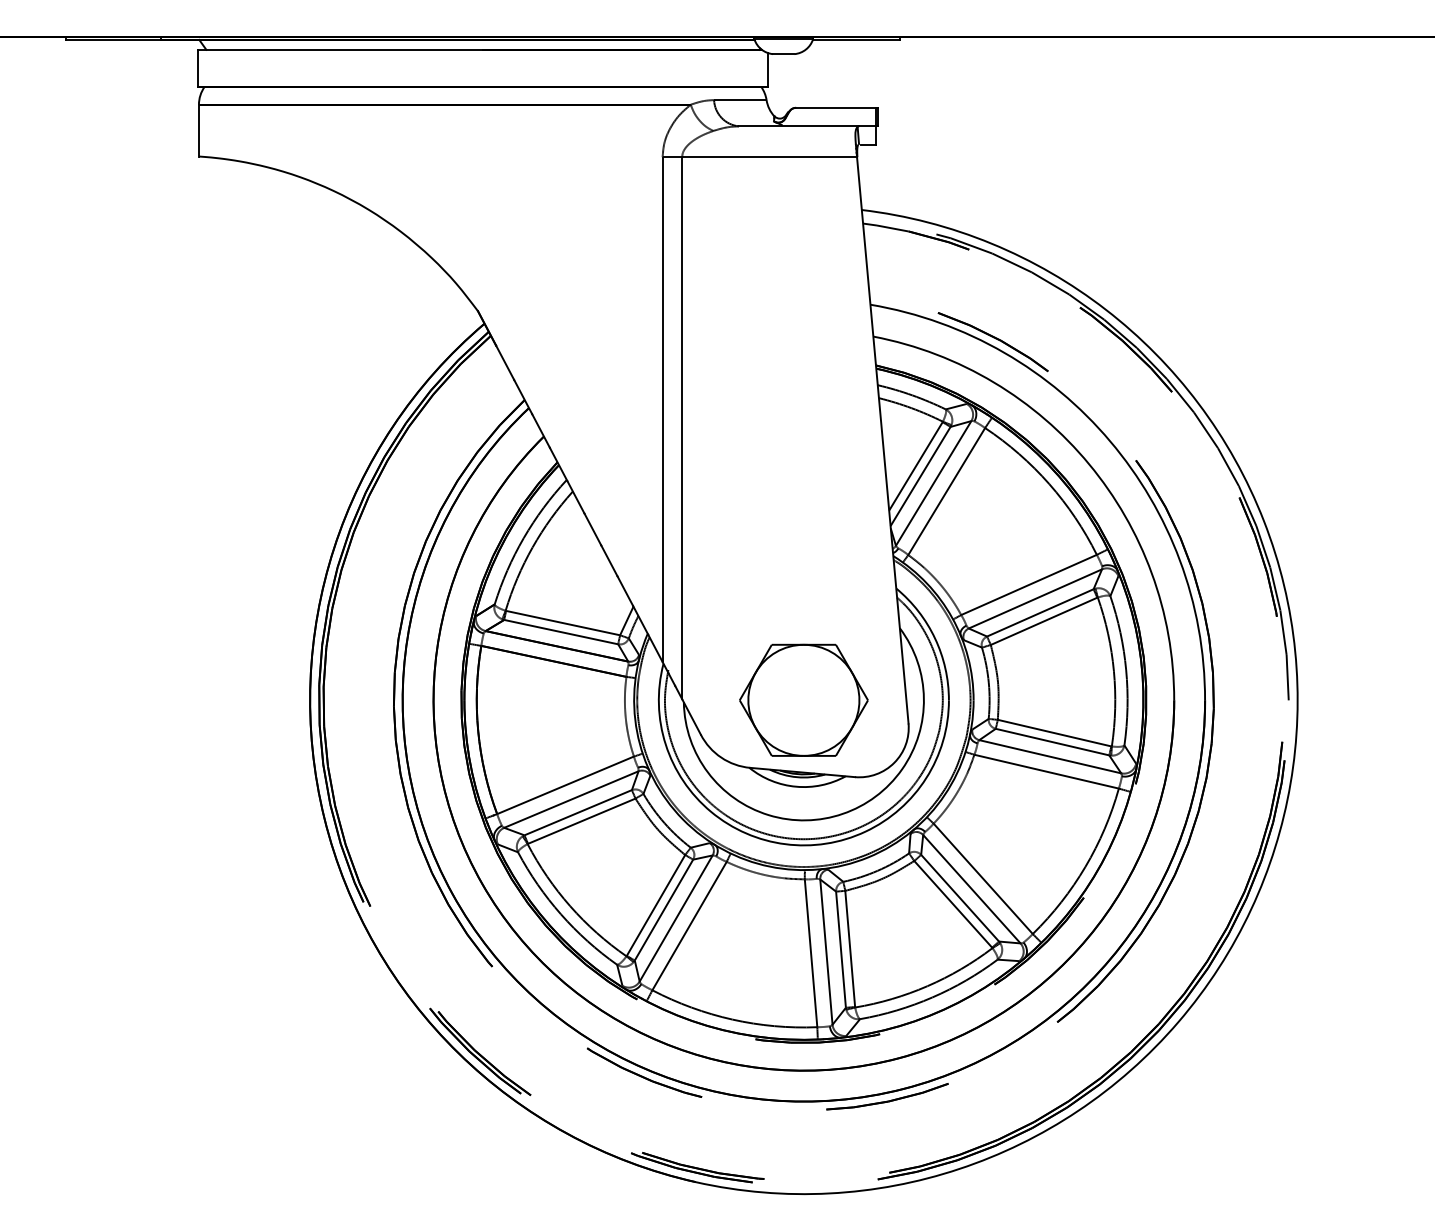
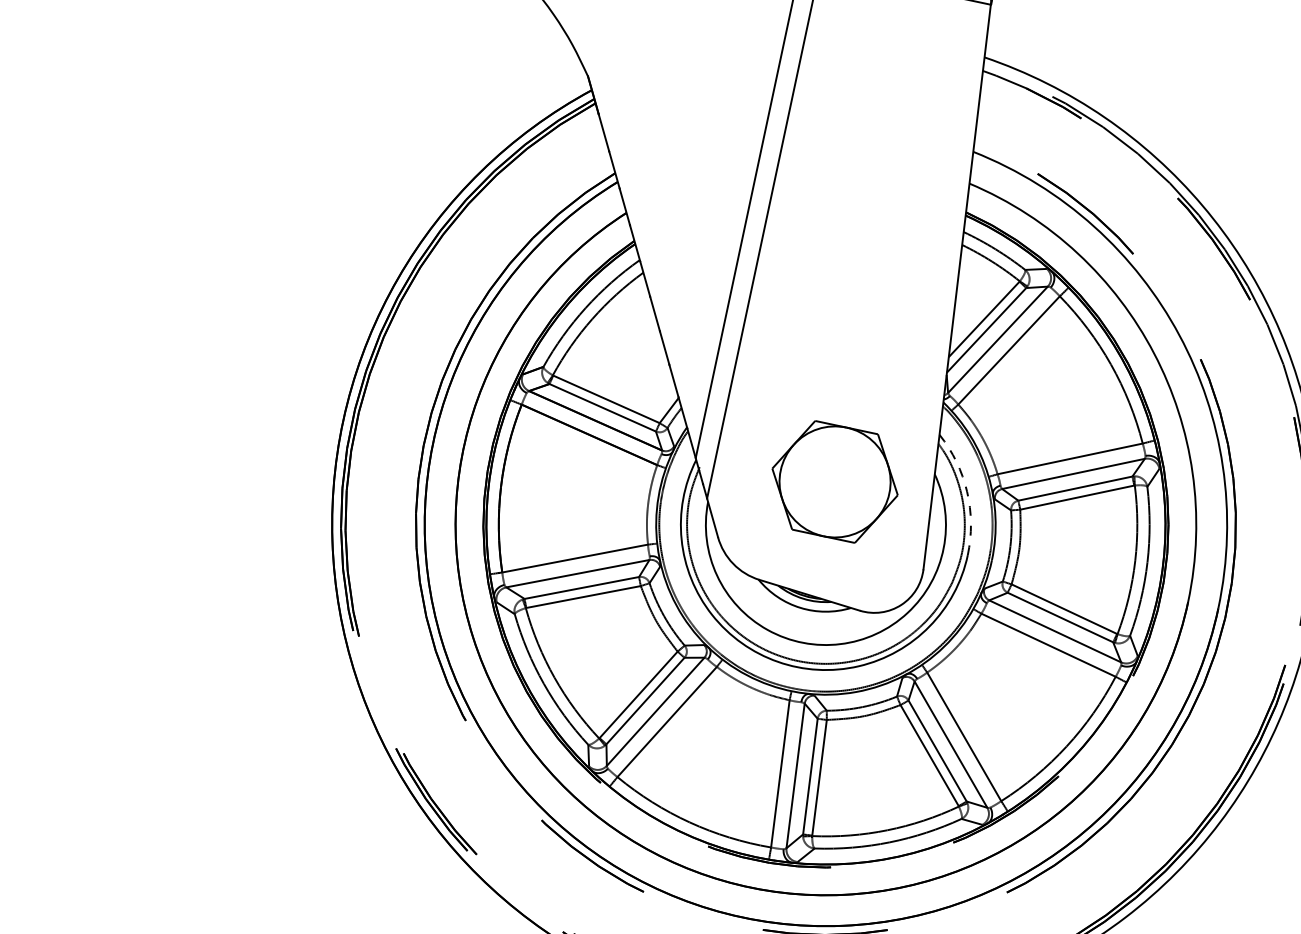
arc: (935, 638) -> (967, 491), solid -> dashed
part: (803, 699) -> (834, 481), moved

